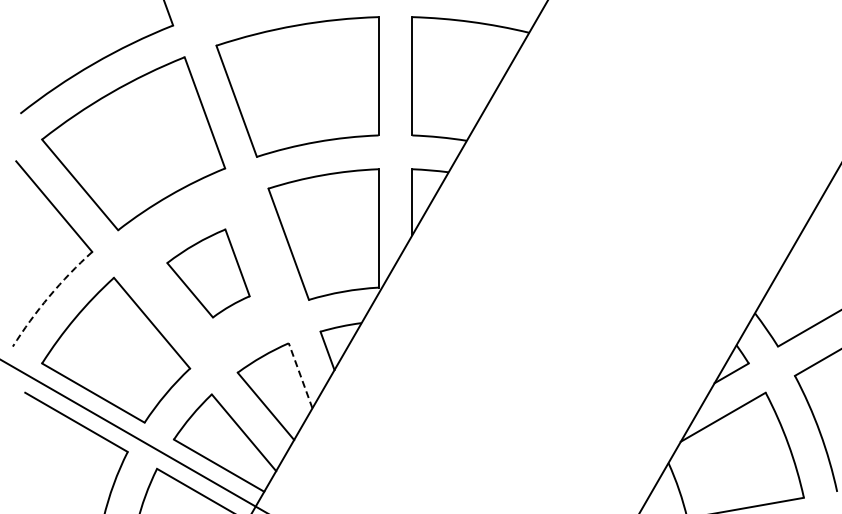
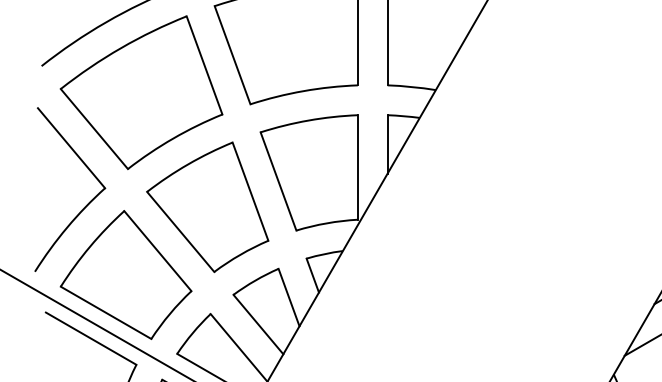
part: (208, 273) -> (207, 207), size x1.67
arc: (49, 296) -> (67, 227), dashed -> solid
line: (300, 375) -> (288, 297), dashed -> solid

